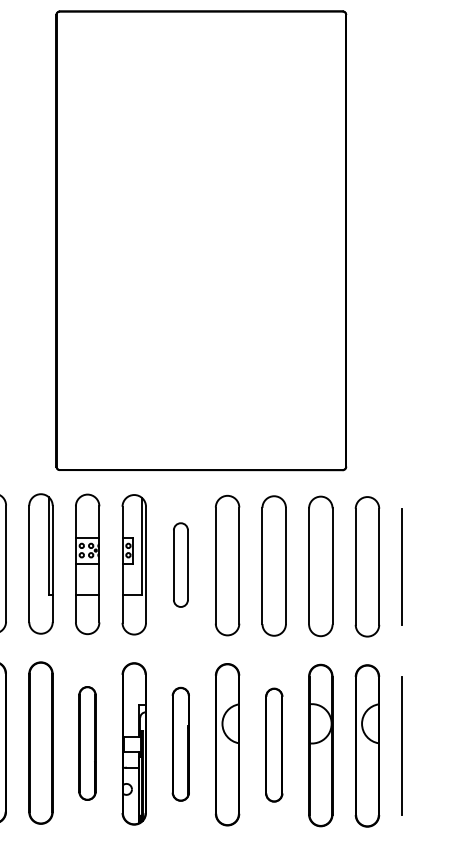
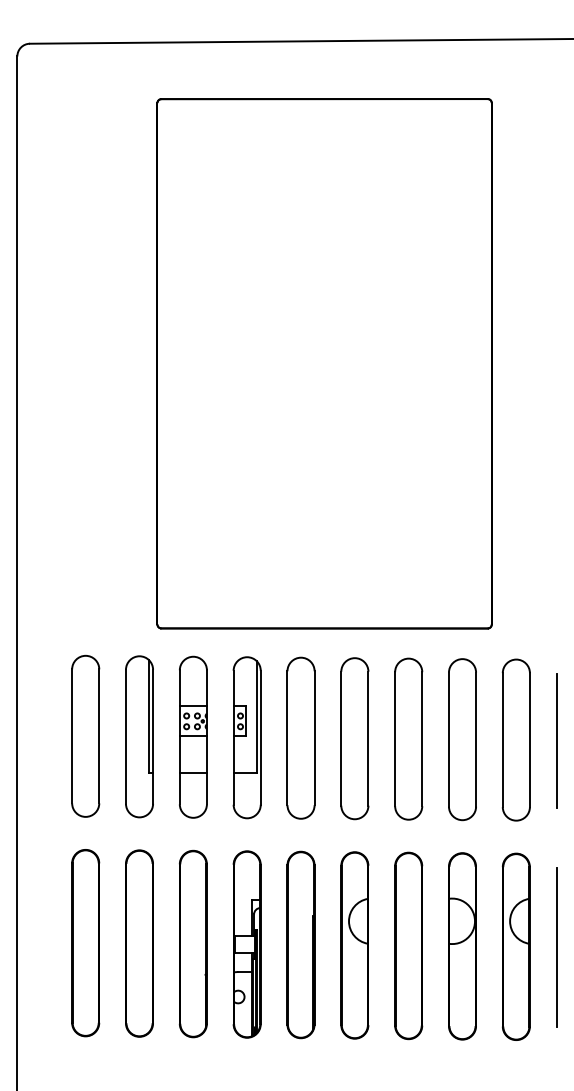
part: (180, 564) -> (300, 737), size x1.67
part: (86, 743) -> (192, 943), size x1.43
part: (180, 743) -> (300, 944), size x1.43
part: (274, 744) -> (408, 945), size x1.43

